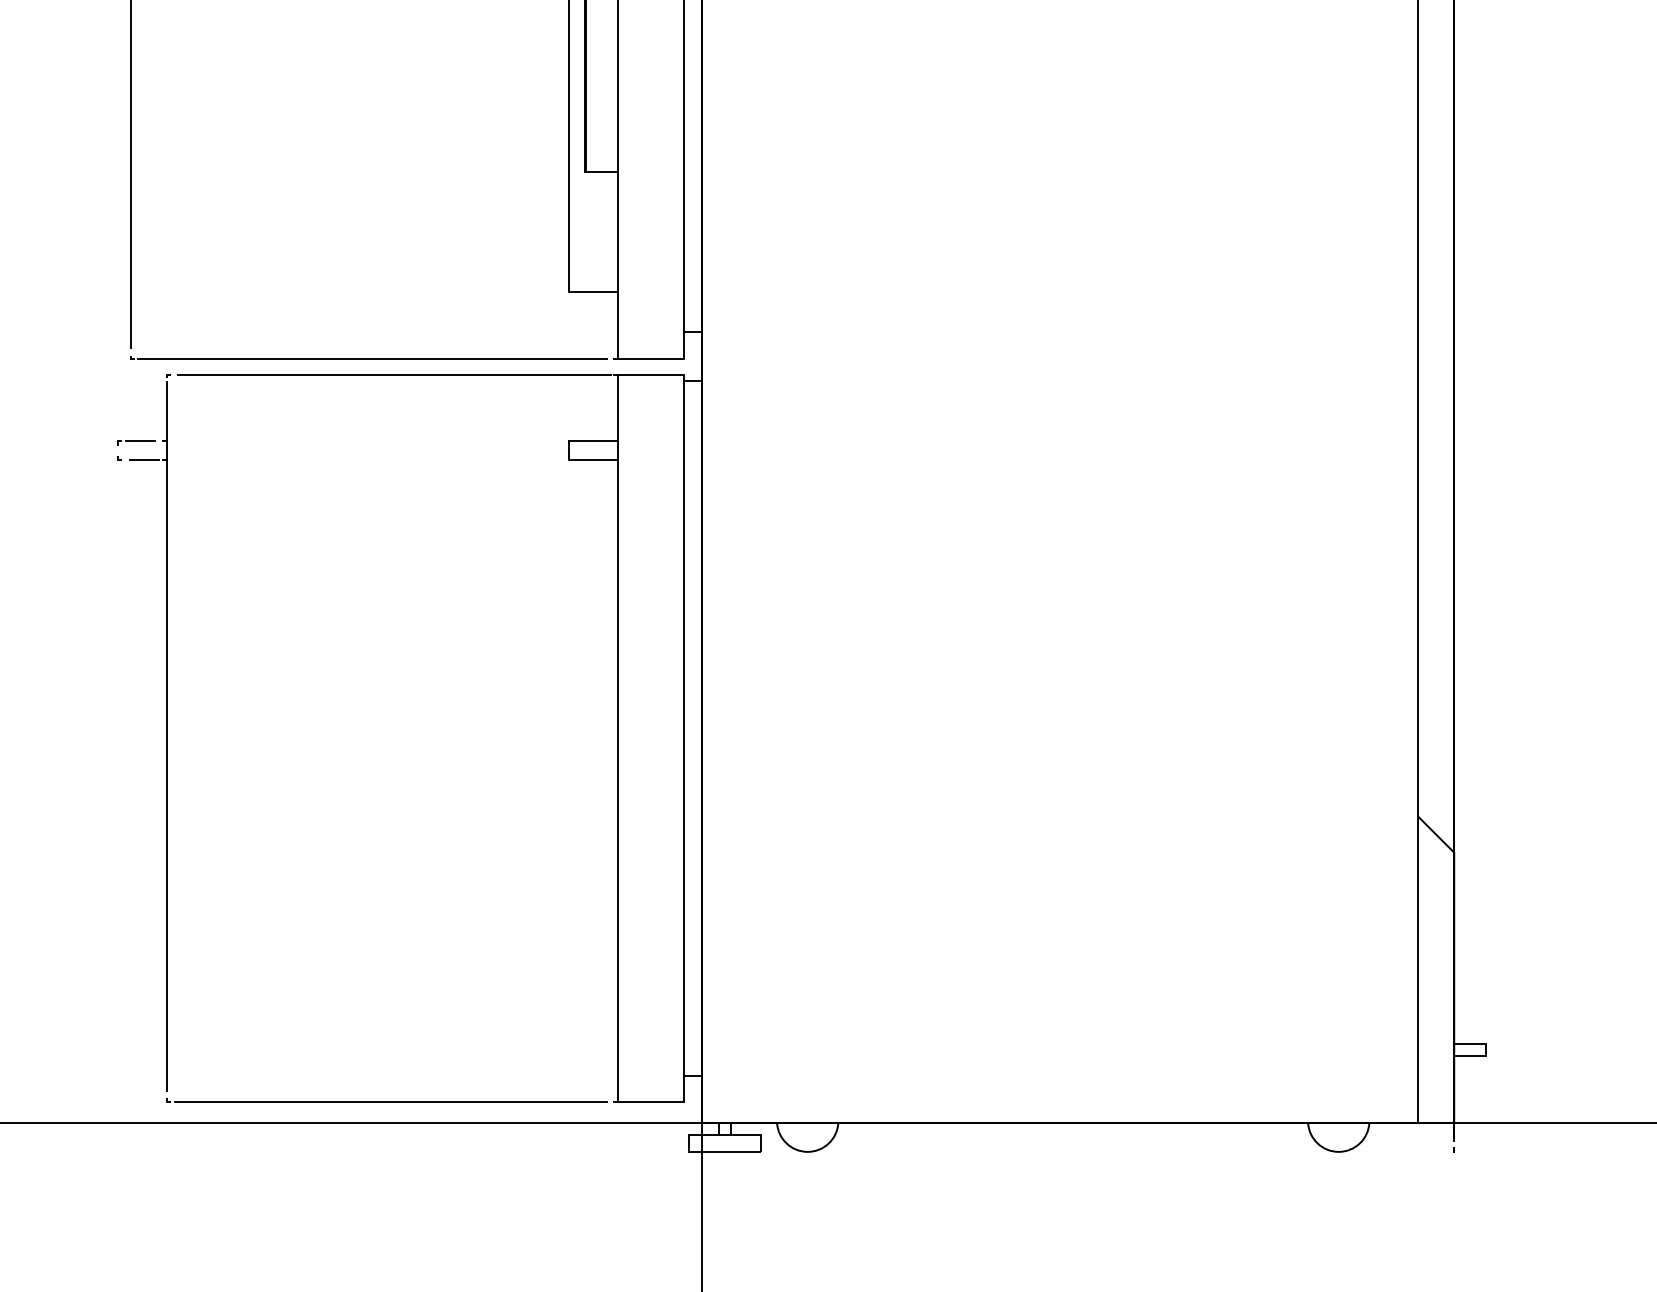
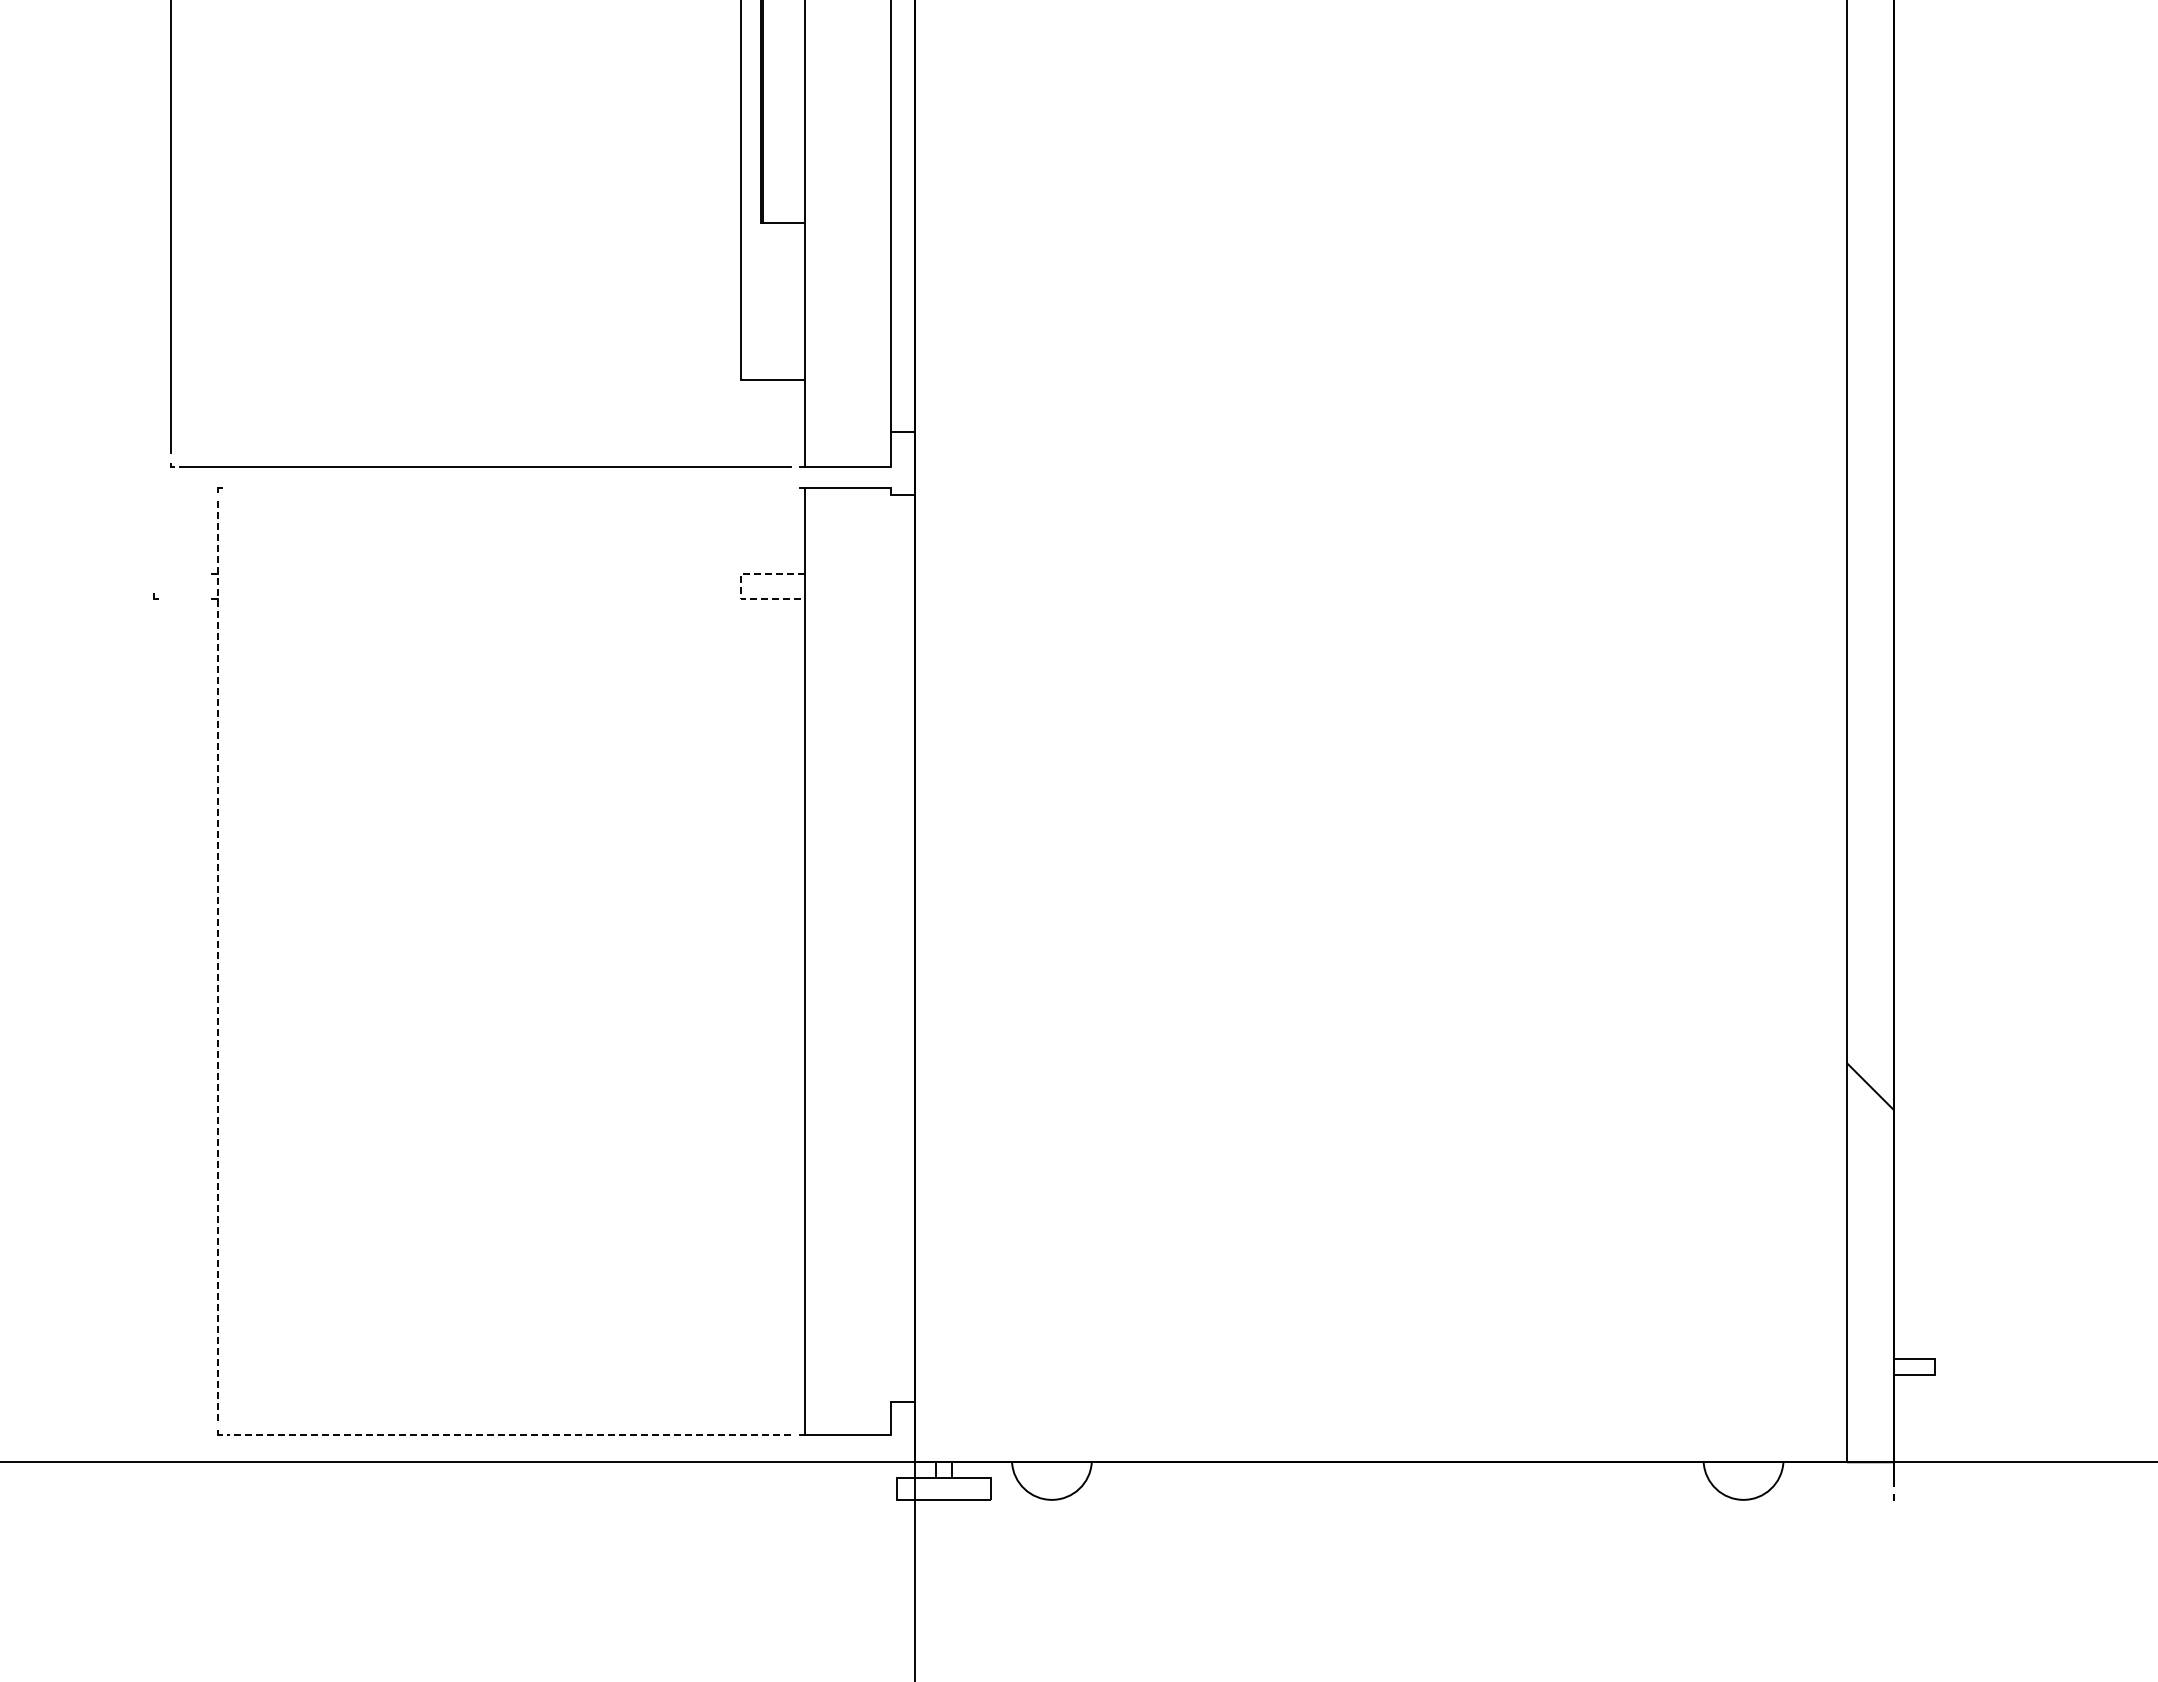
line: (394, 374) -> (513, 487), removed
part: (136, 442) -> (177, 576), removed
line: (568, 450) -> (740, 586), solid -> dashed
line: (144, 460) -> (188, 599), removed
line: (684, 728) -> (891, 948), removed
line: (167, 736) -> (217, 959), solid -> dashed
line: (391, 1101) -> (509, 1434), solid -> dashed

